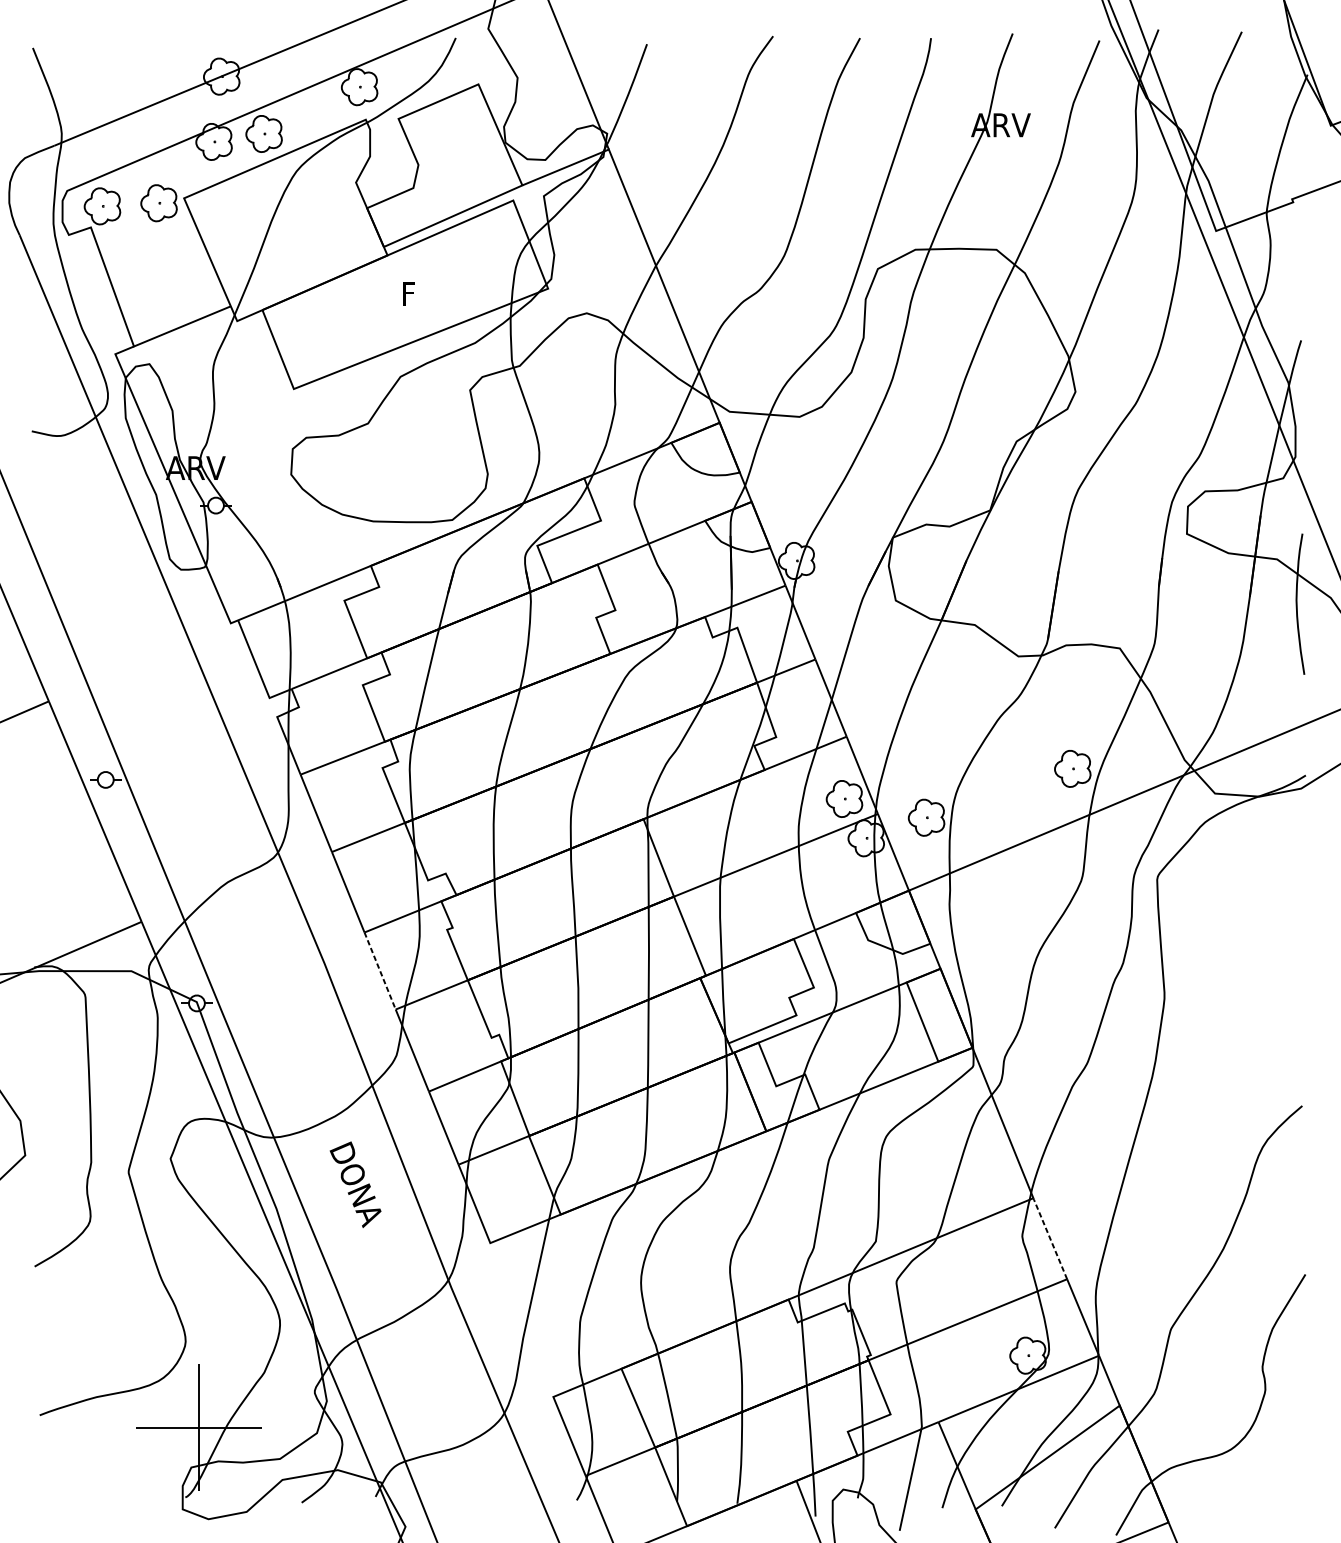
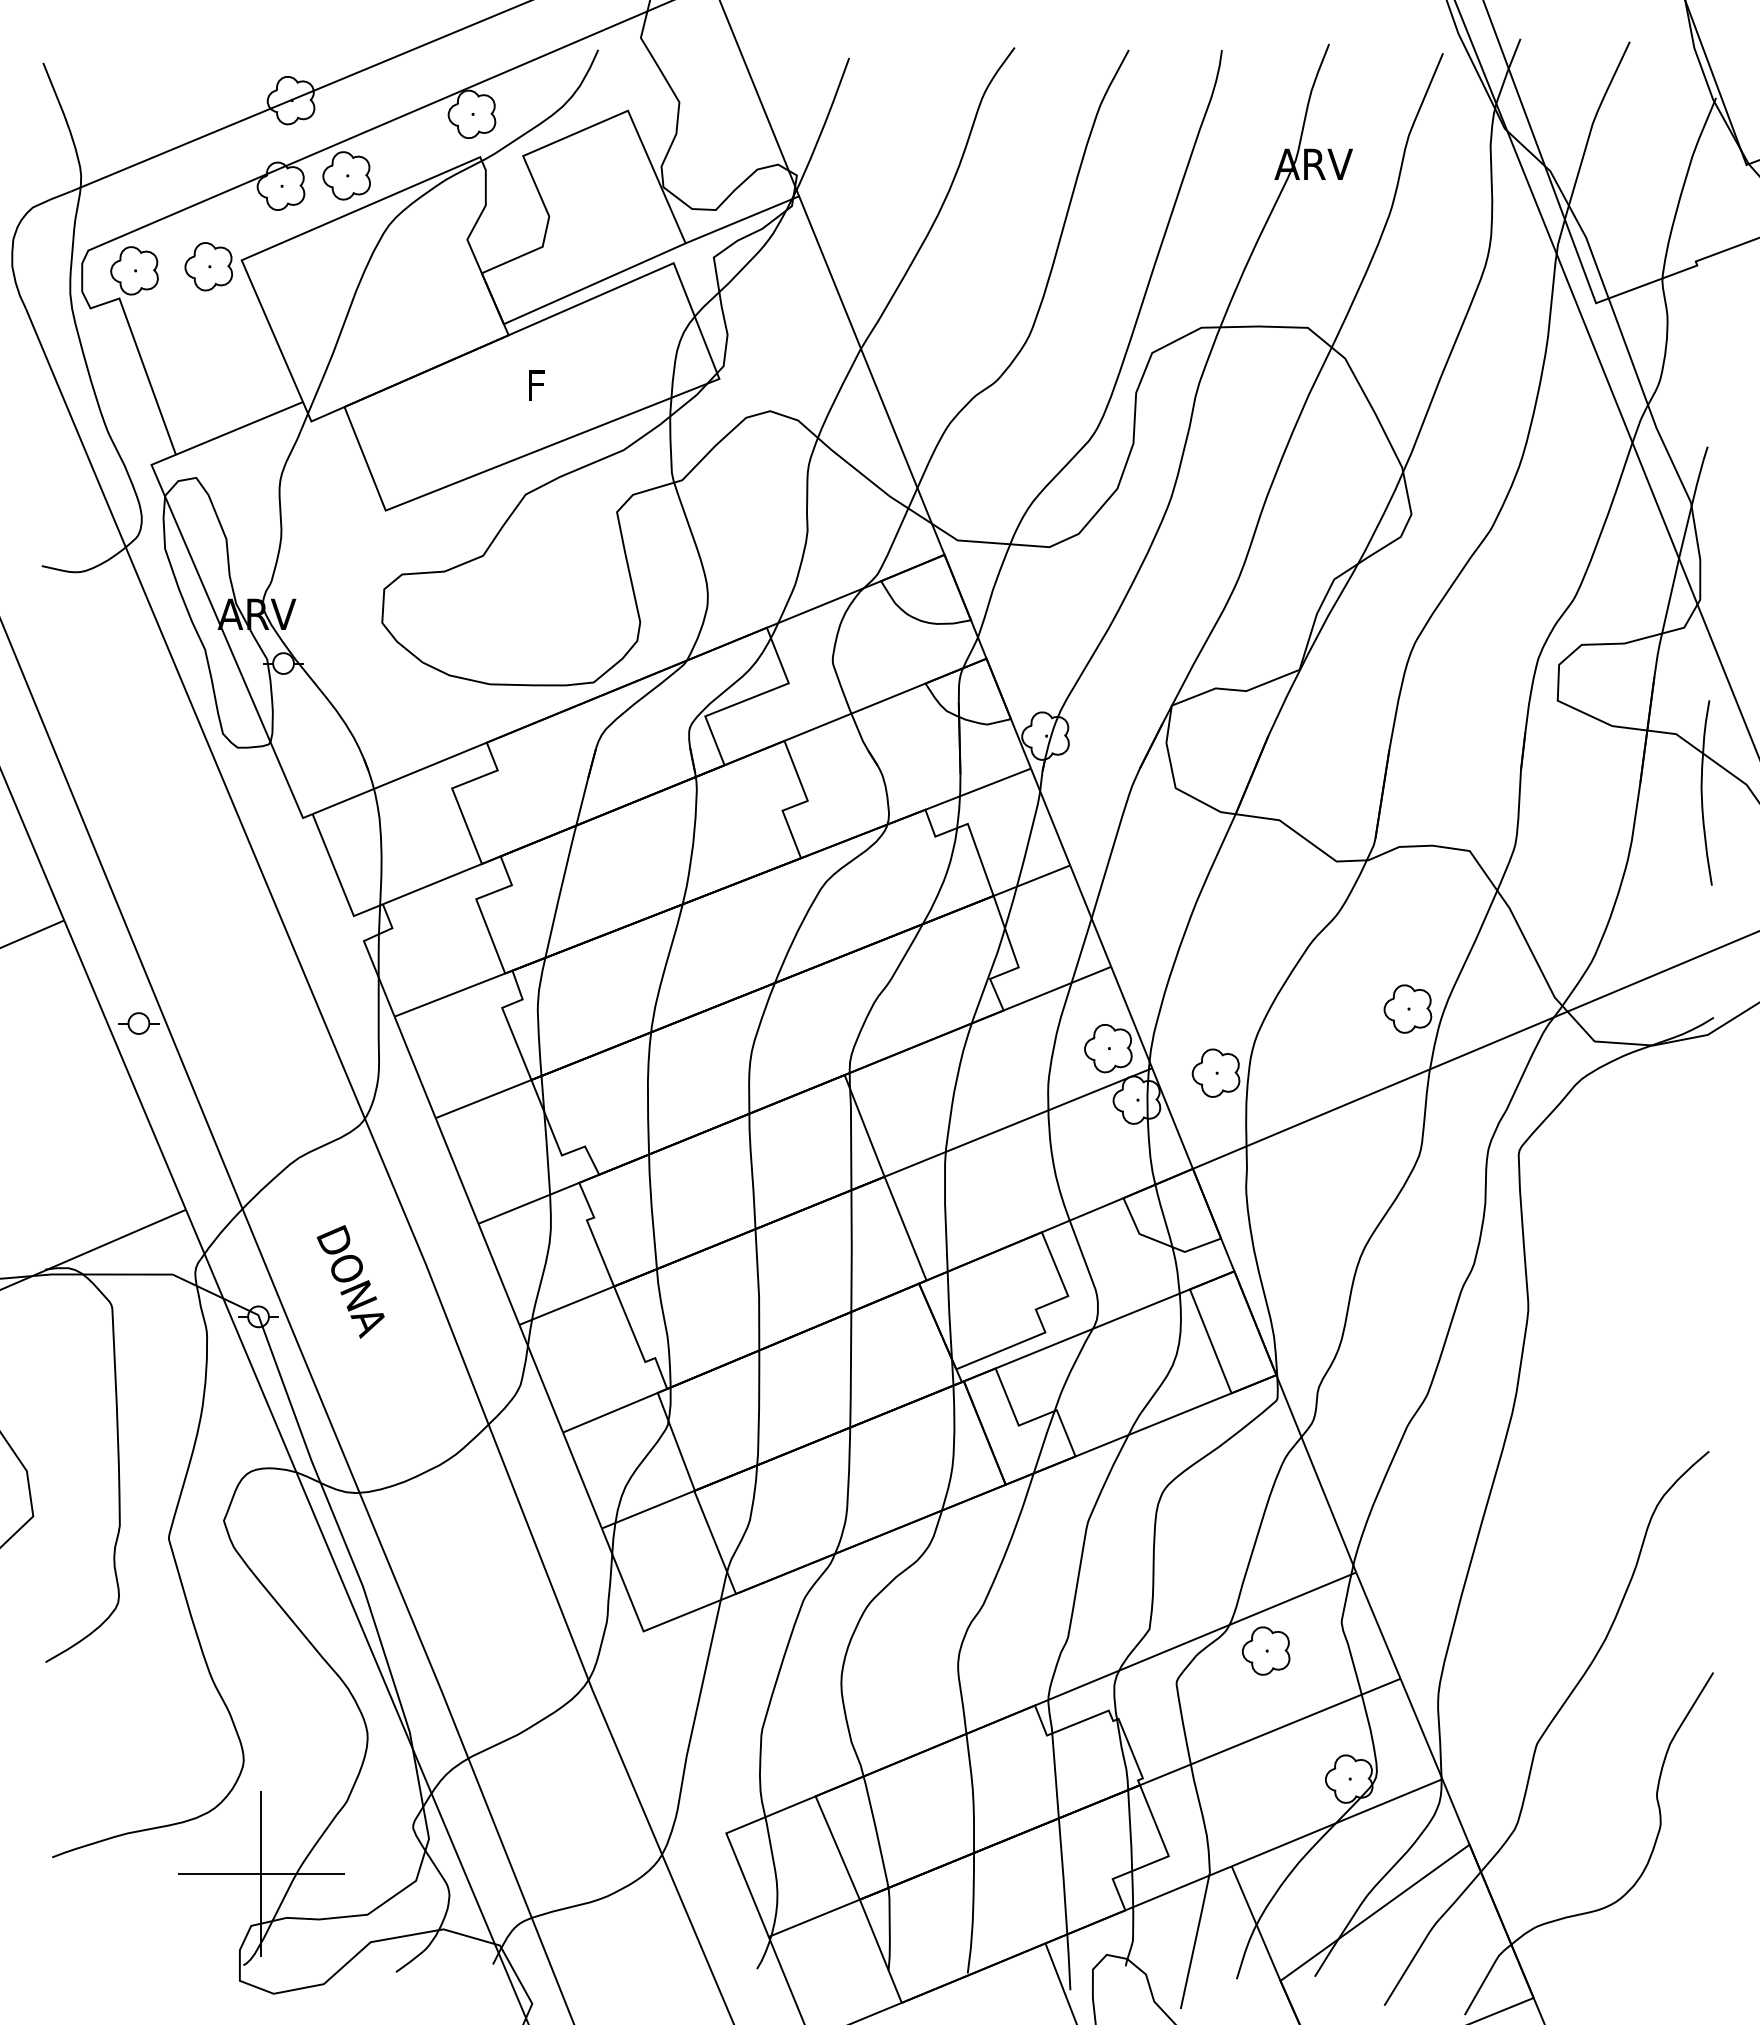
line: (379, 971) -> (498, 1274), dashed -> solid
text: (355, 1184) -> (350, 1281), moved
line: (1049, 1237) -> (1377, 1624), dashed -> solid
part: (964, 1257) -> (1265, 1650), added

